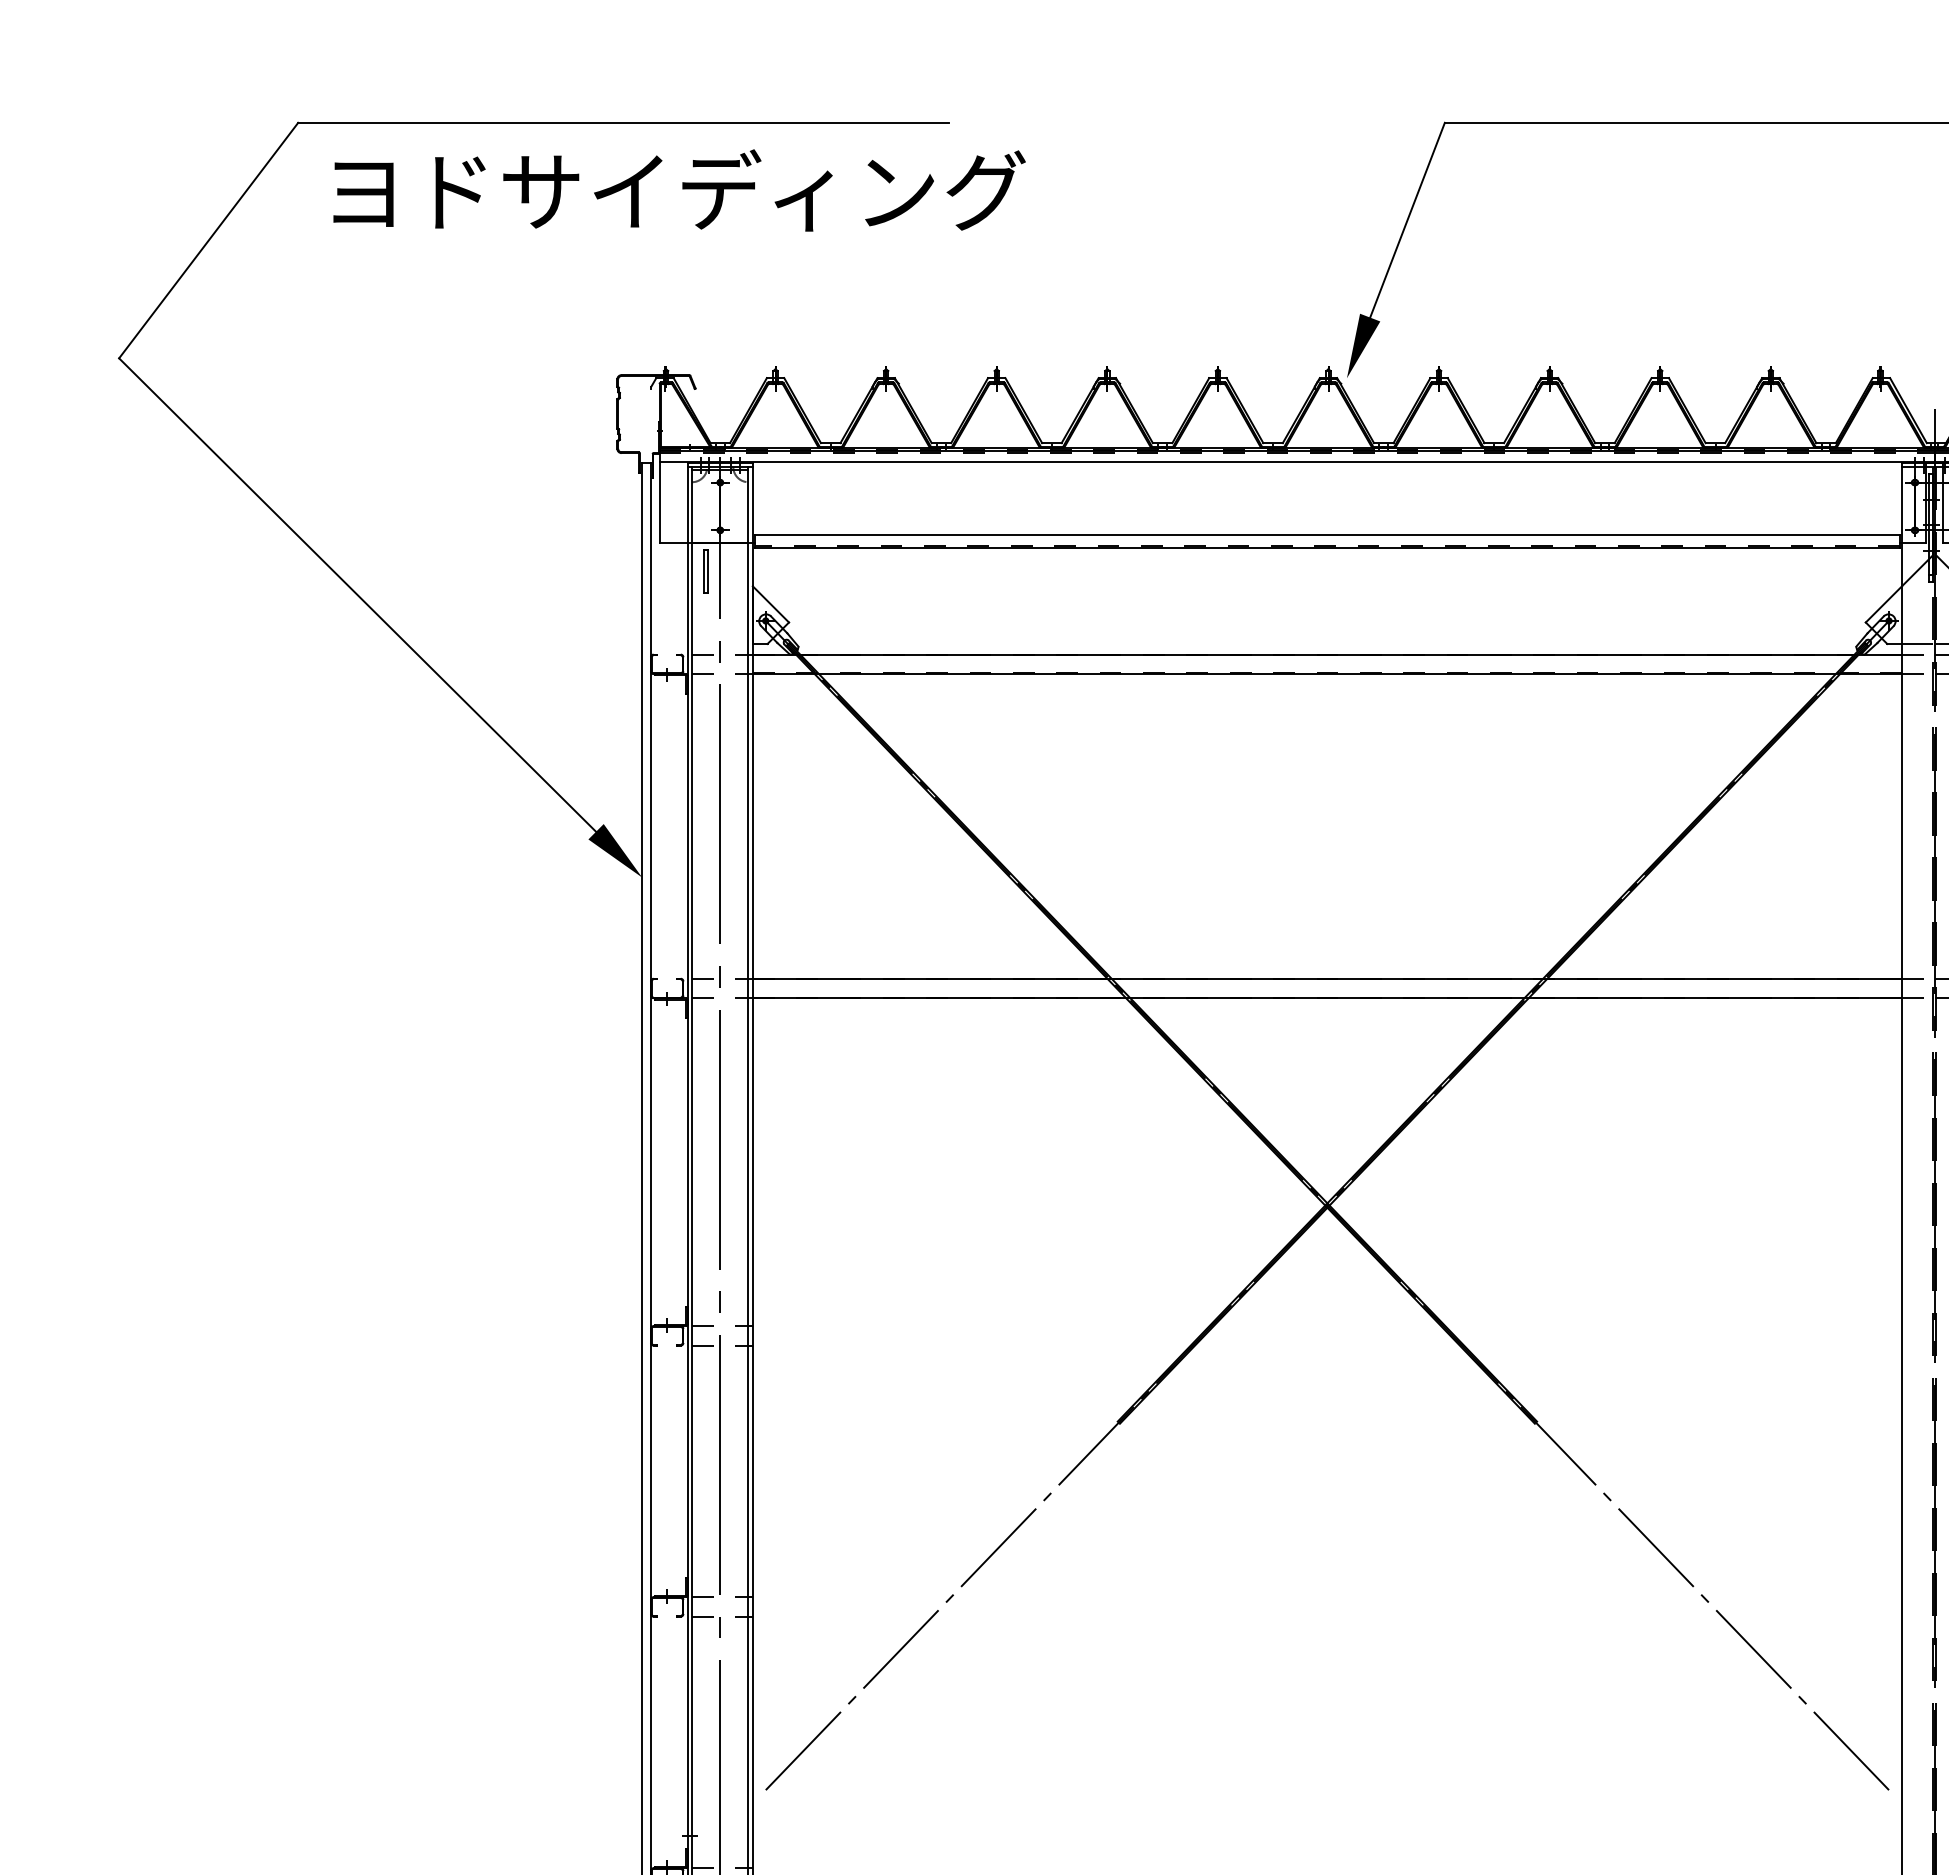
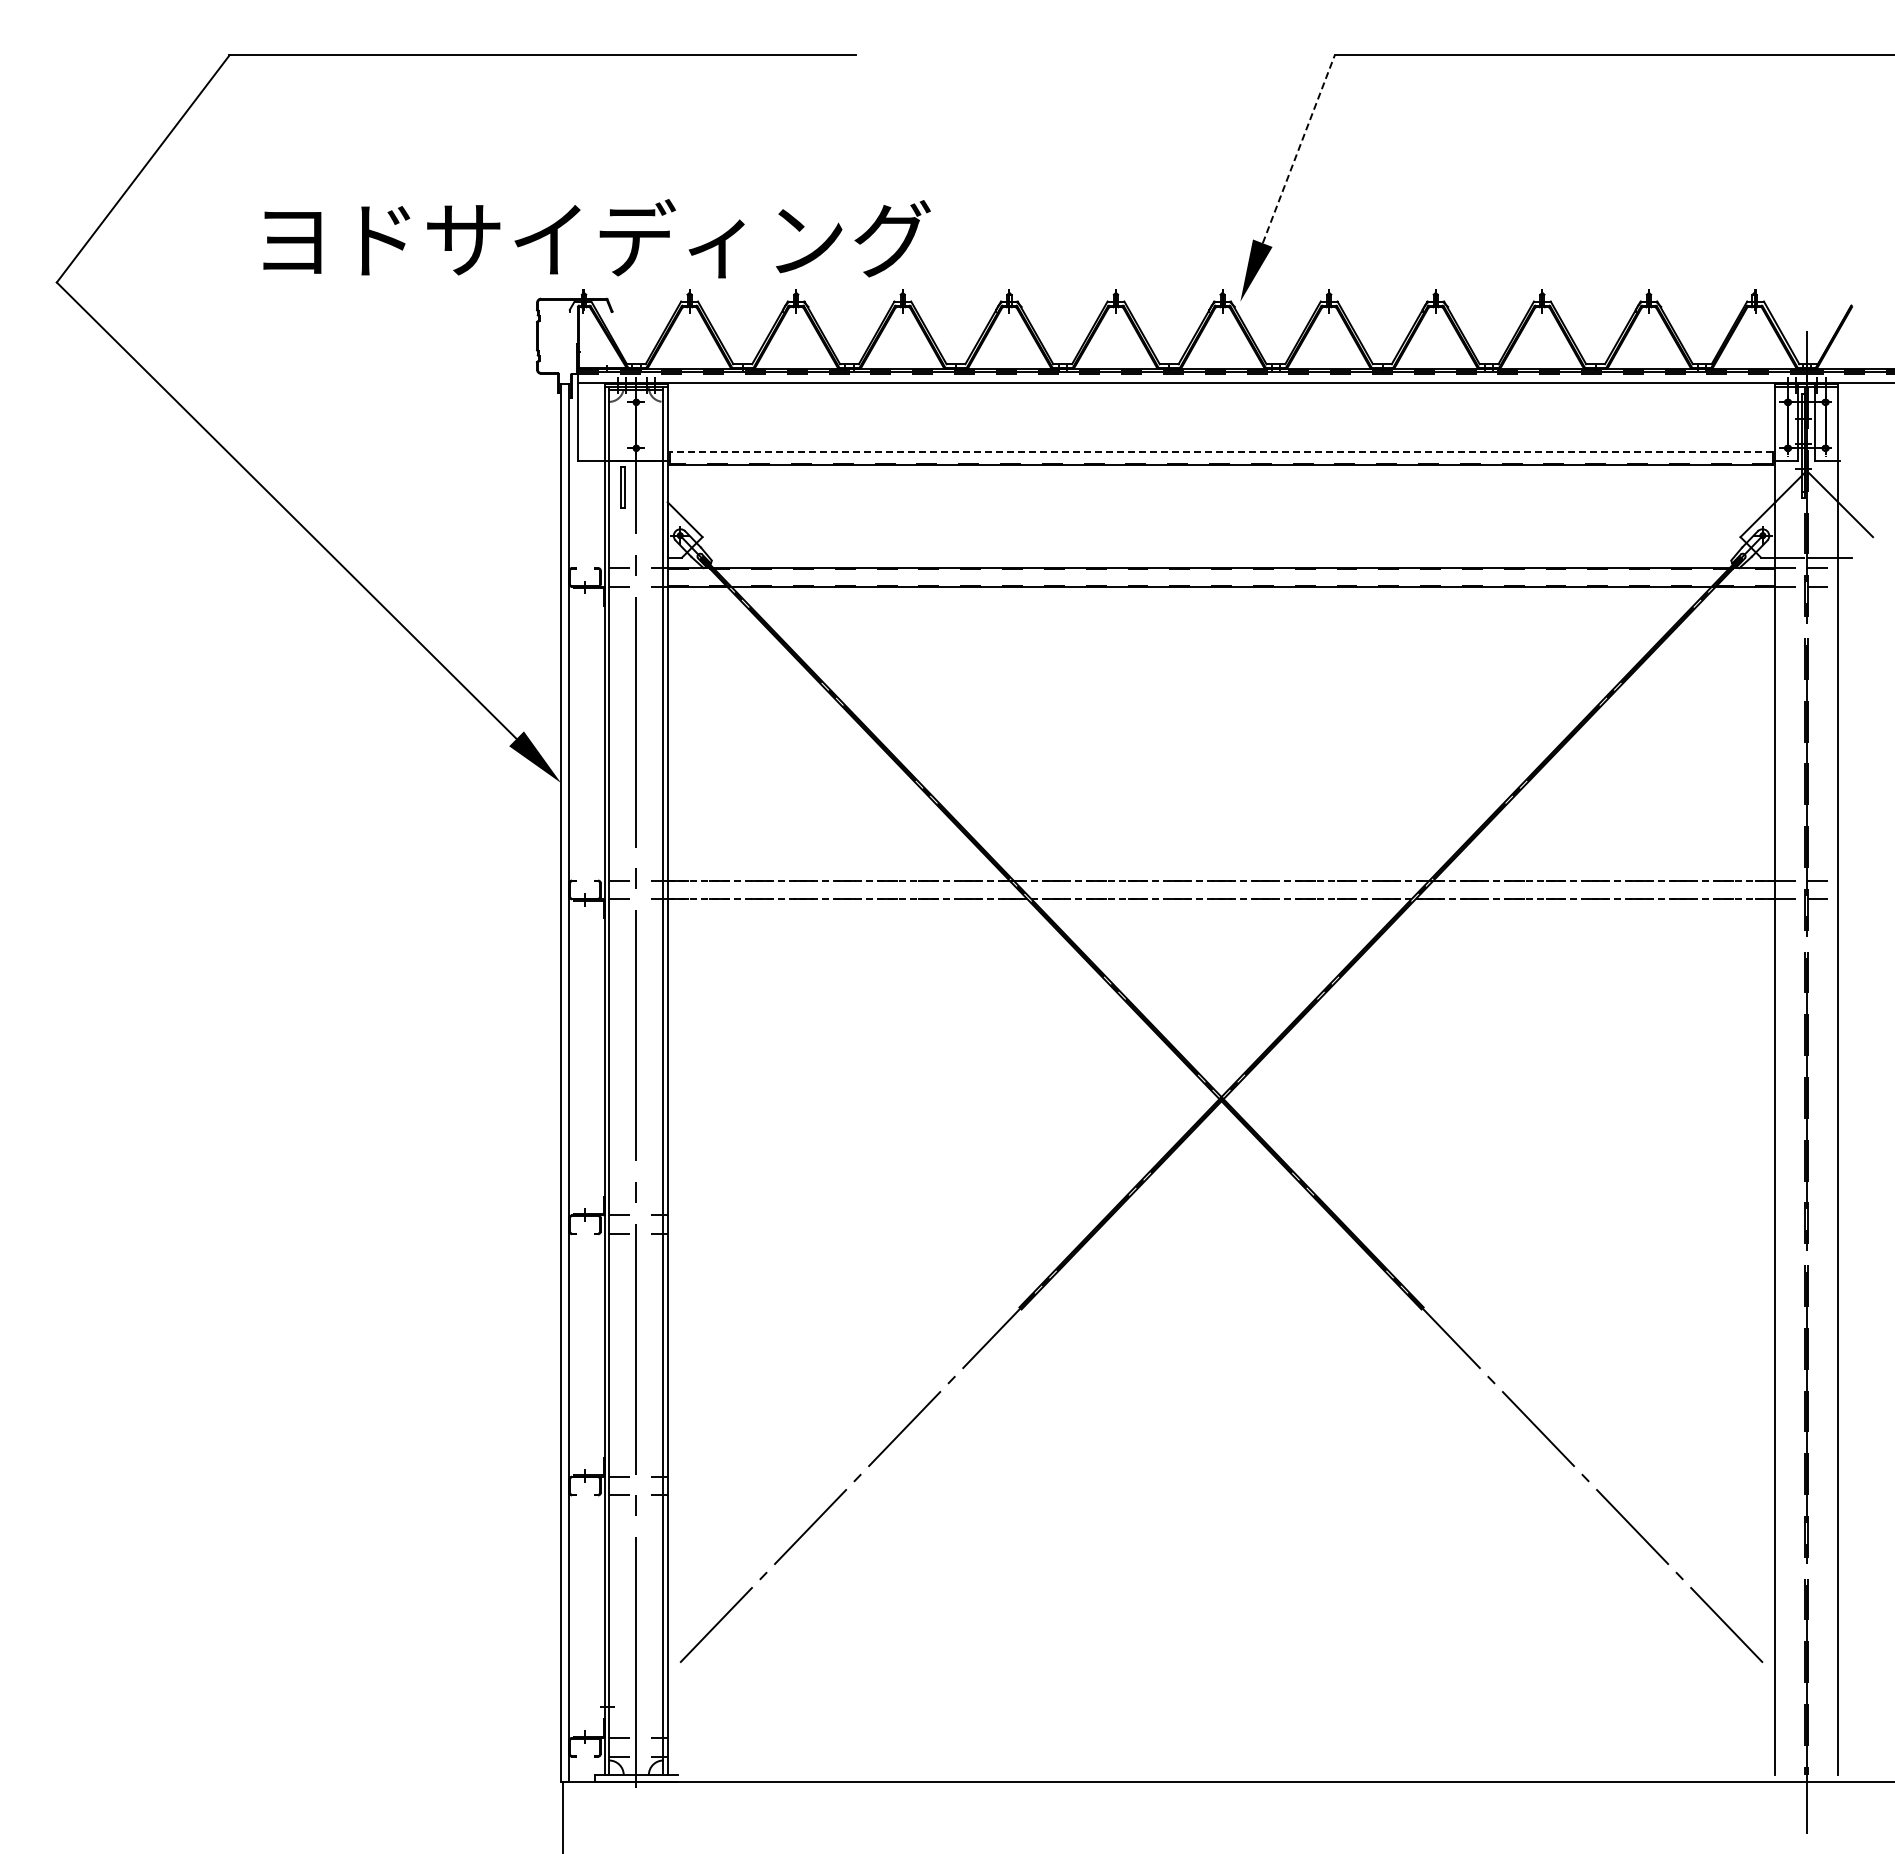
text: (678, 190) -> (596, 238), moved
line: (1407, 220) -> (1298, 149), solid -> dashed
line: (1327, 534) -> (1221, 452), solid -> dashed
line: (1327, 978) -> (1221, 880), solid -> dashed
line: (1327, 998) -> (1221, 899), solid -> dashed

